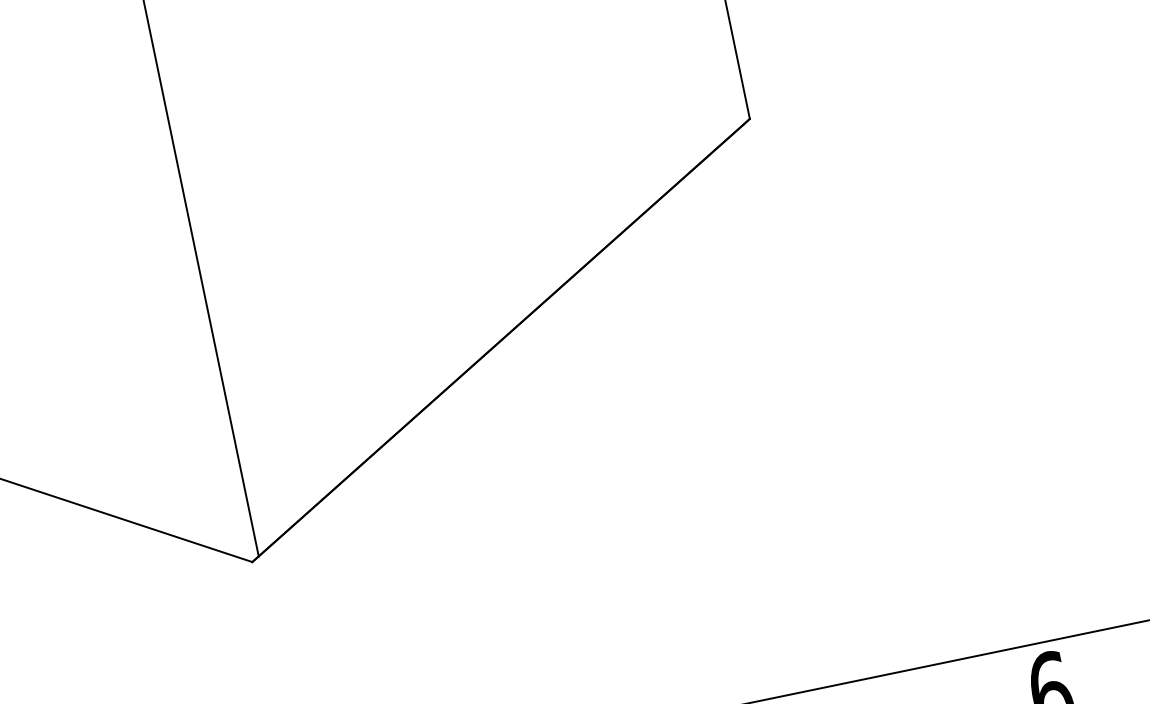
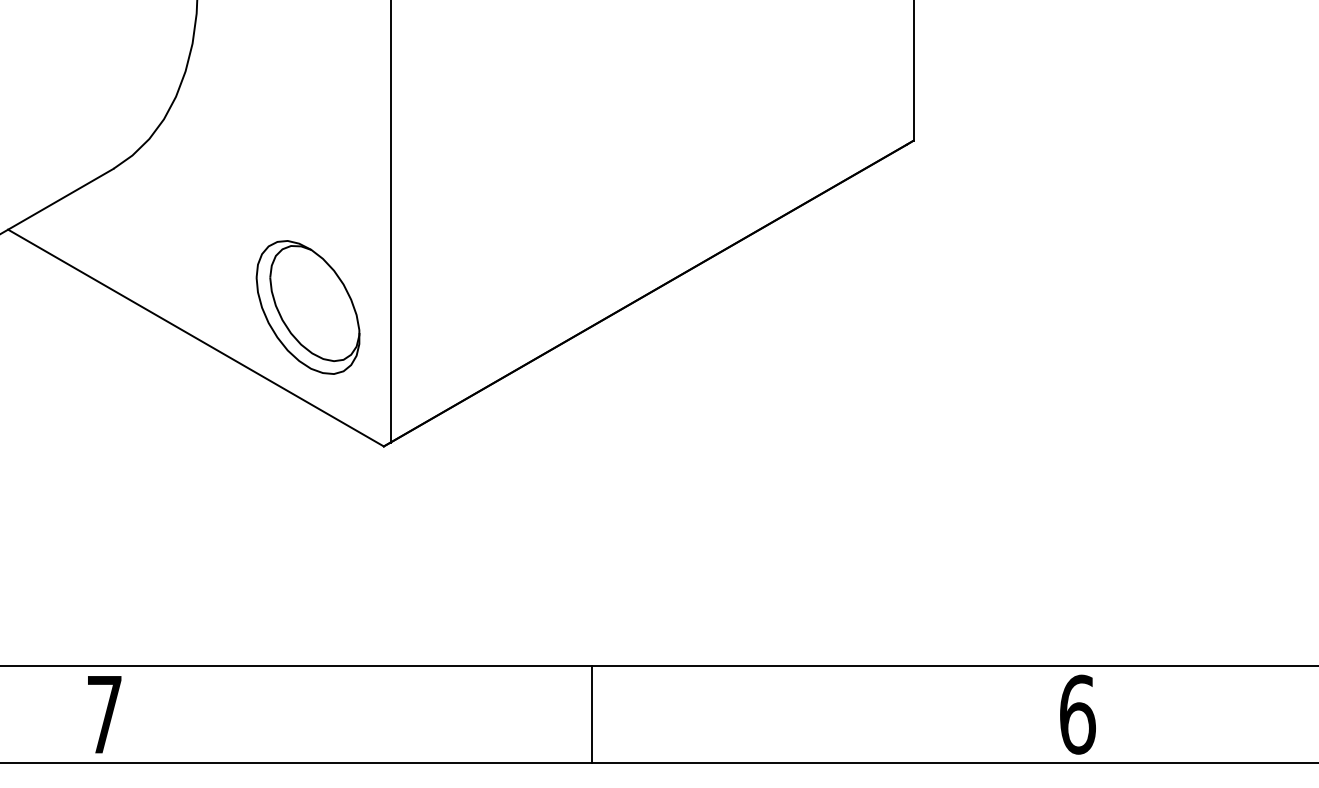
part: (140, 430) -> (307, 307), added

